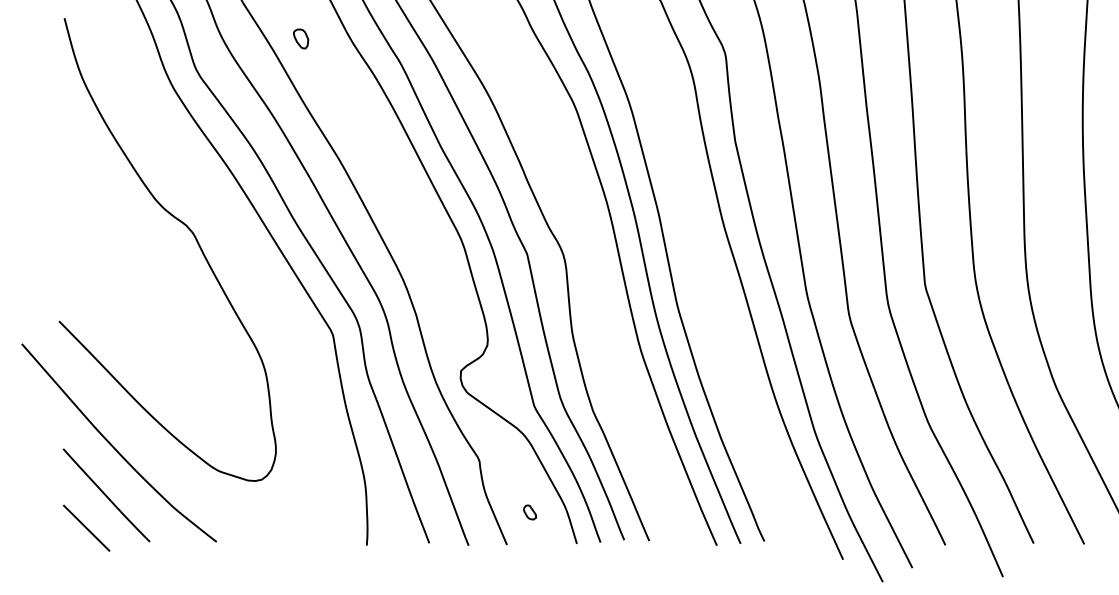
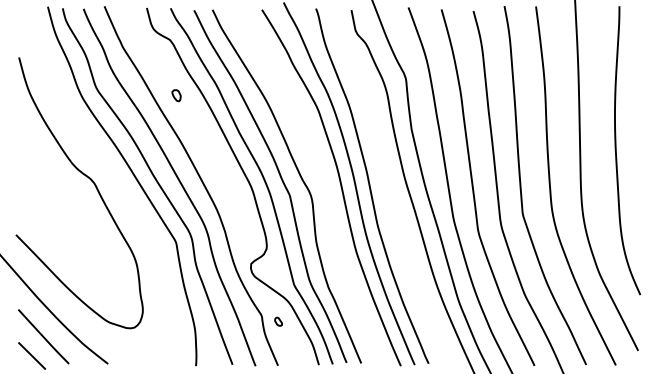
part: (300, 38) -> (176, 95), moved
part: (529, 512) -> (278, 321), moved

